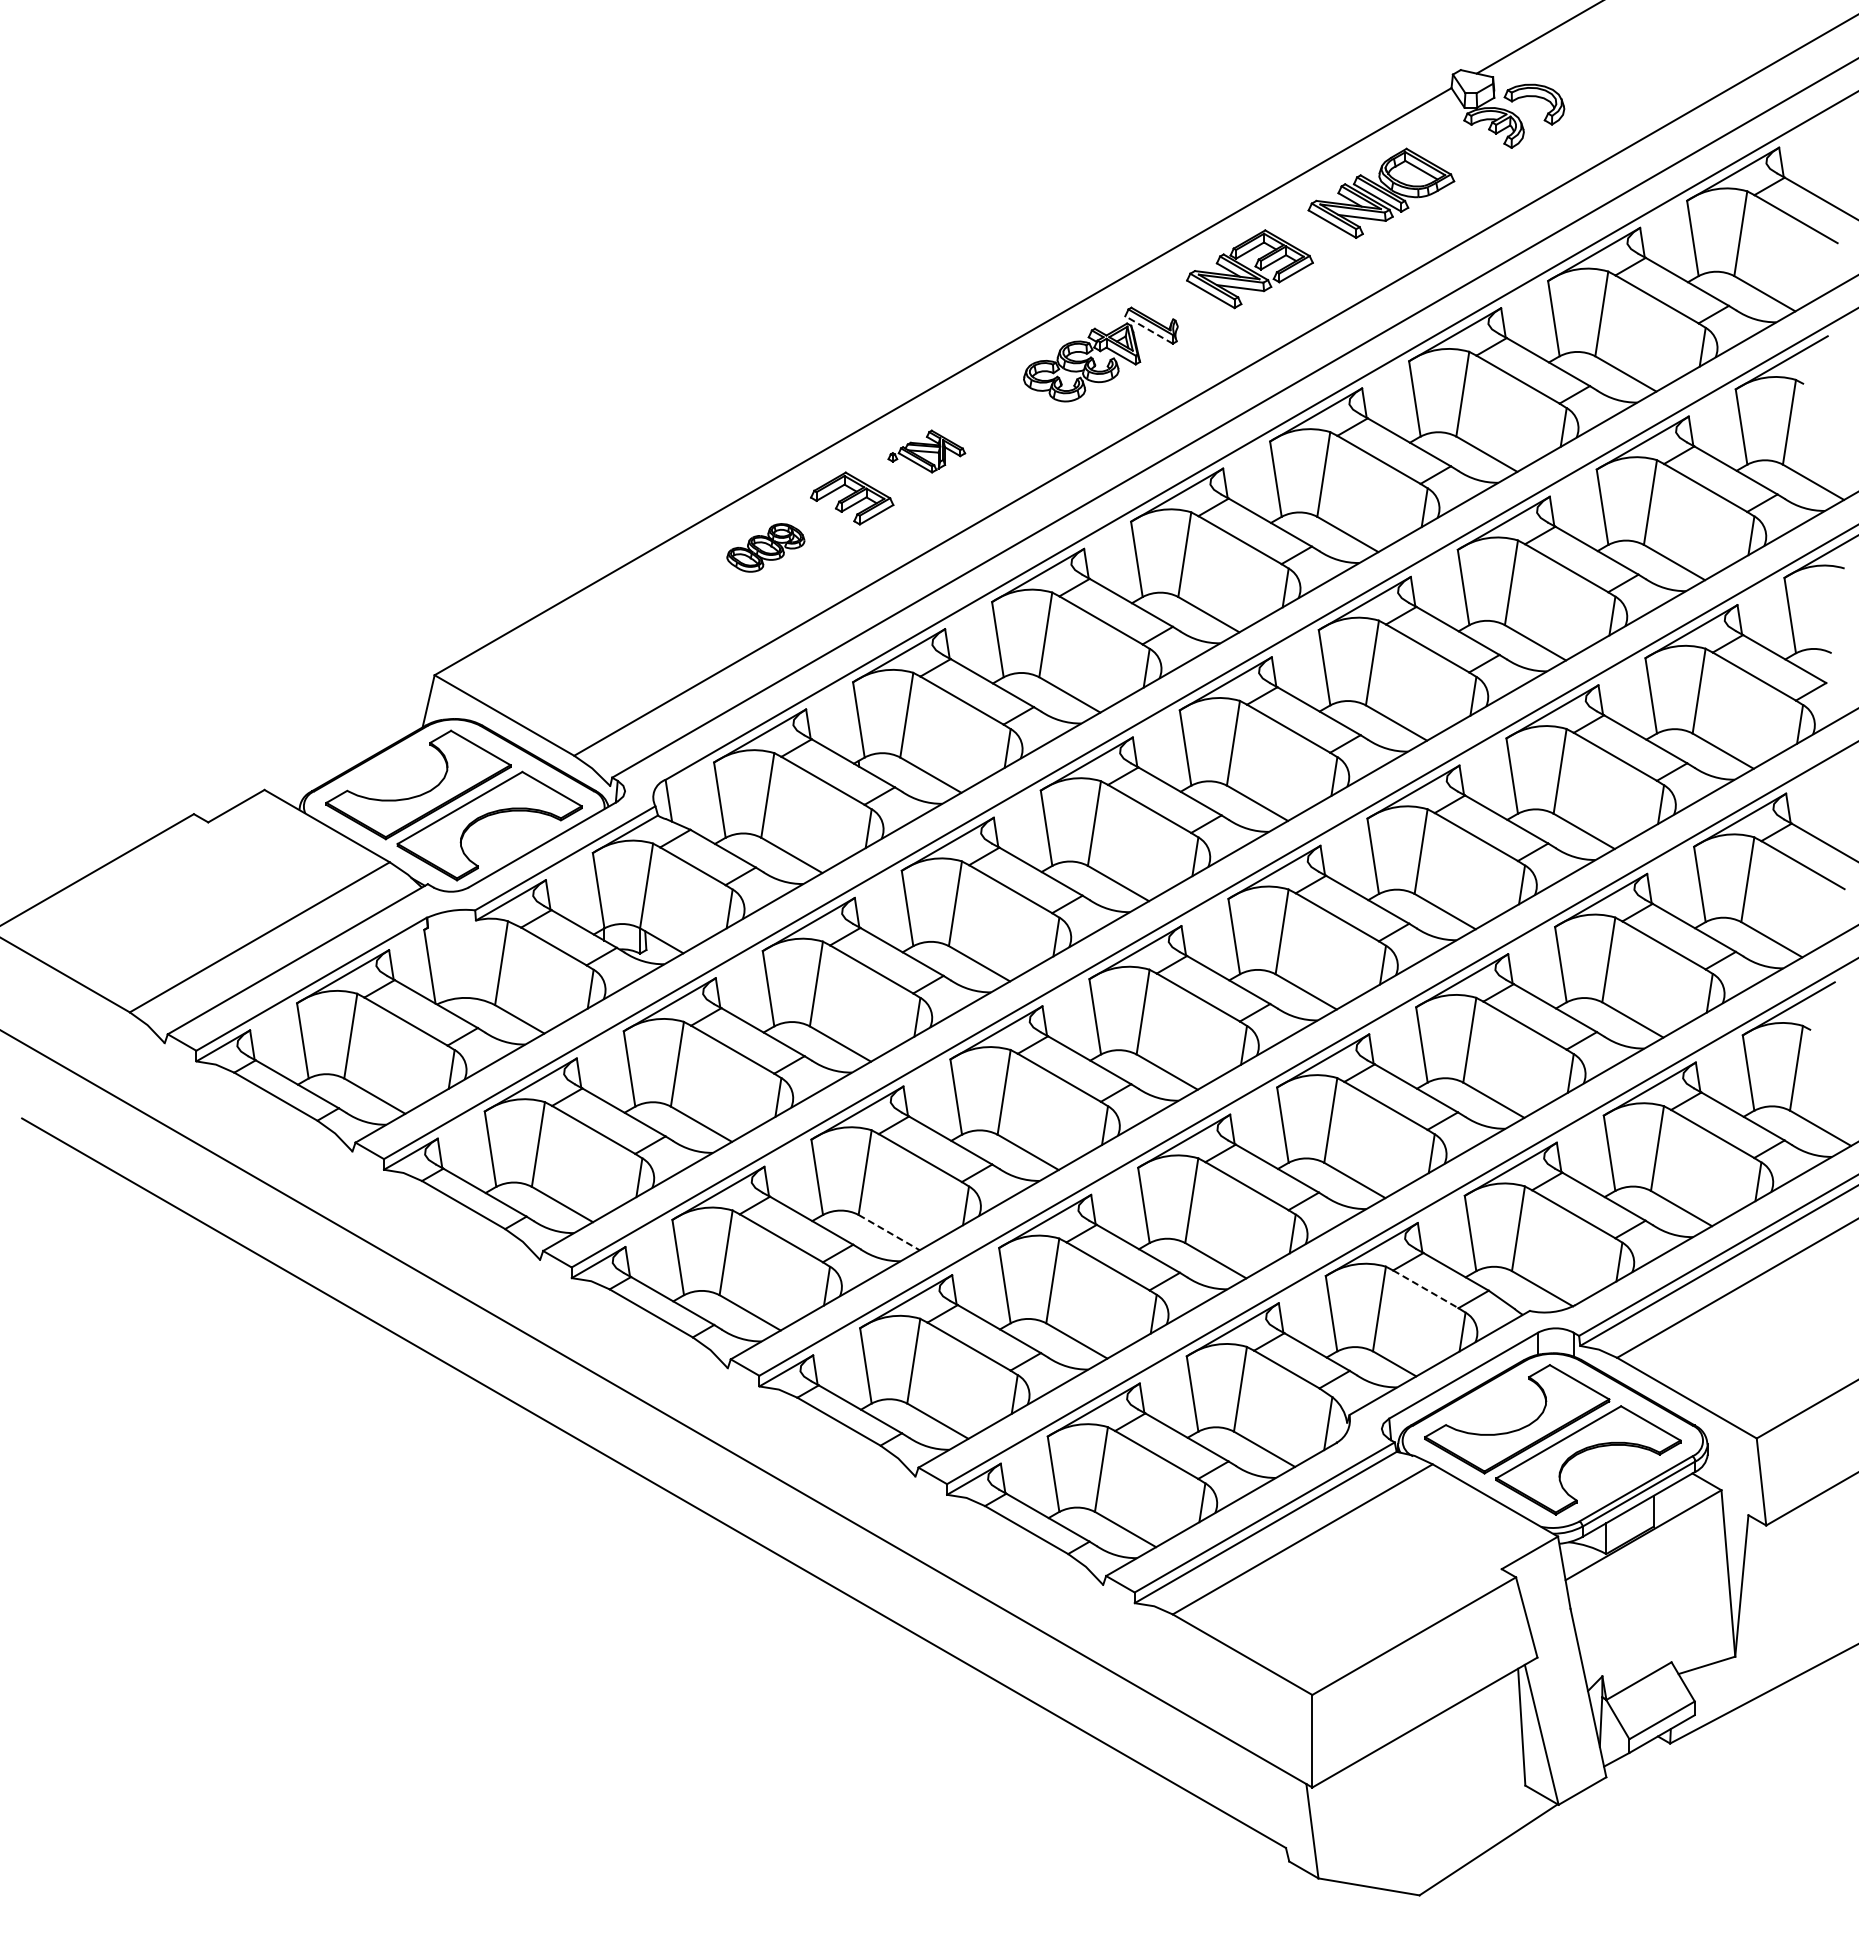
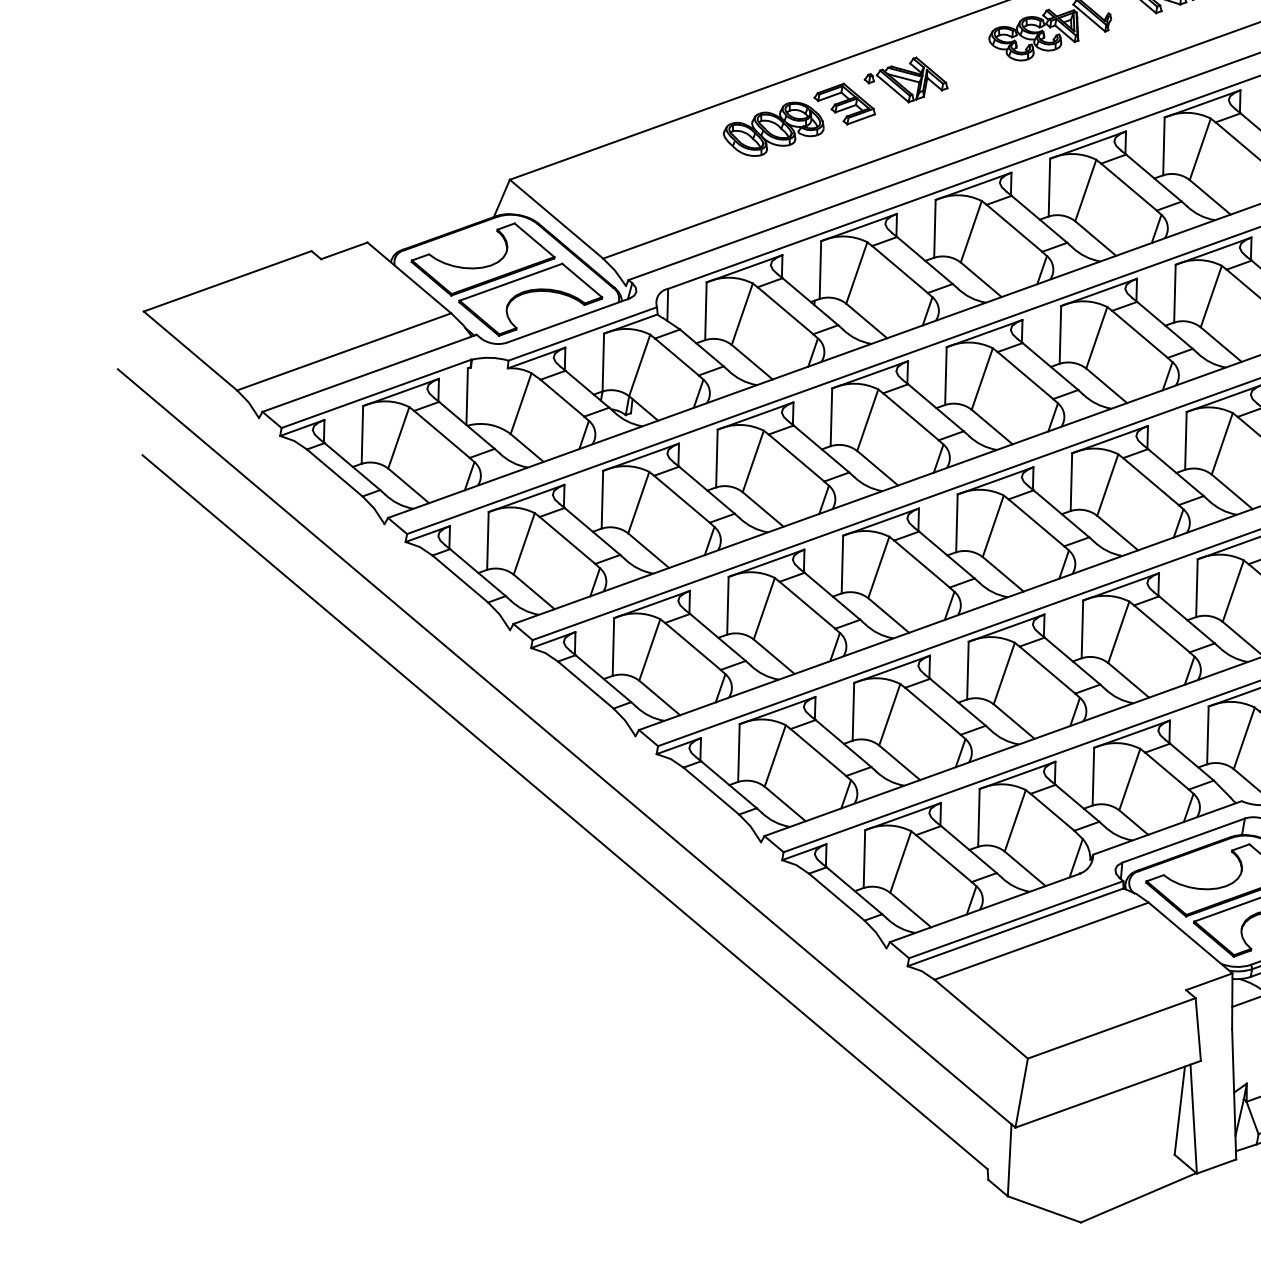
line: (1148, 329) -> (1088, 17), dashed -> solid
part: (926, 451) -> (906, 78), size x1.43
part: (765, 547) -> (773, 128), size x1.67
line: (889, 1232) -> (774, 656), dashed -> solid
line: (1425, 1289) -> (1166, 771), dashed -> solid

